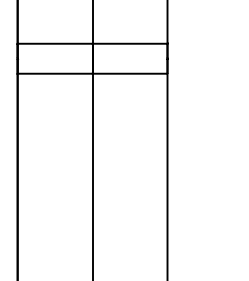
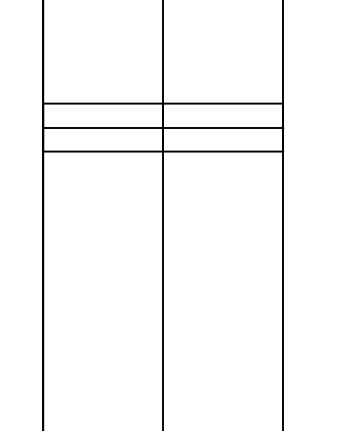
line: (92, 58) -> (162, 127), added

